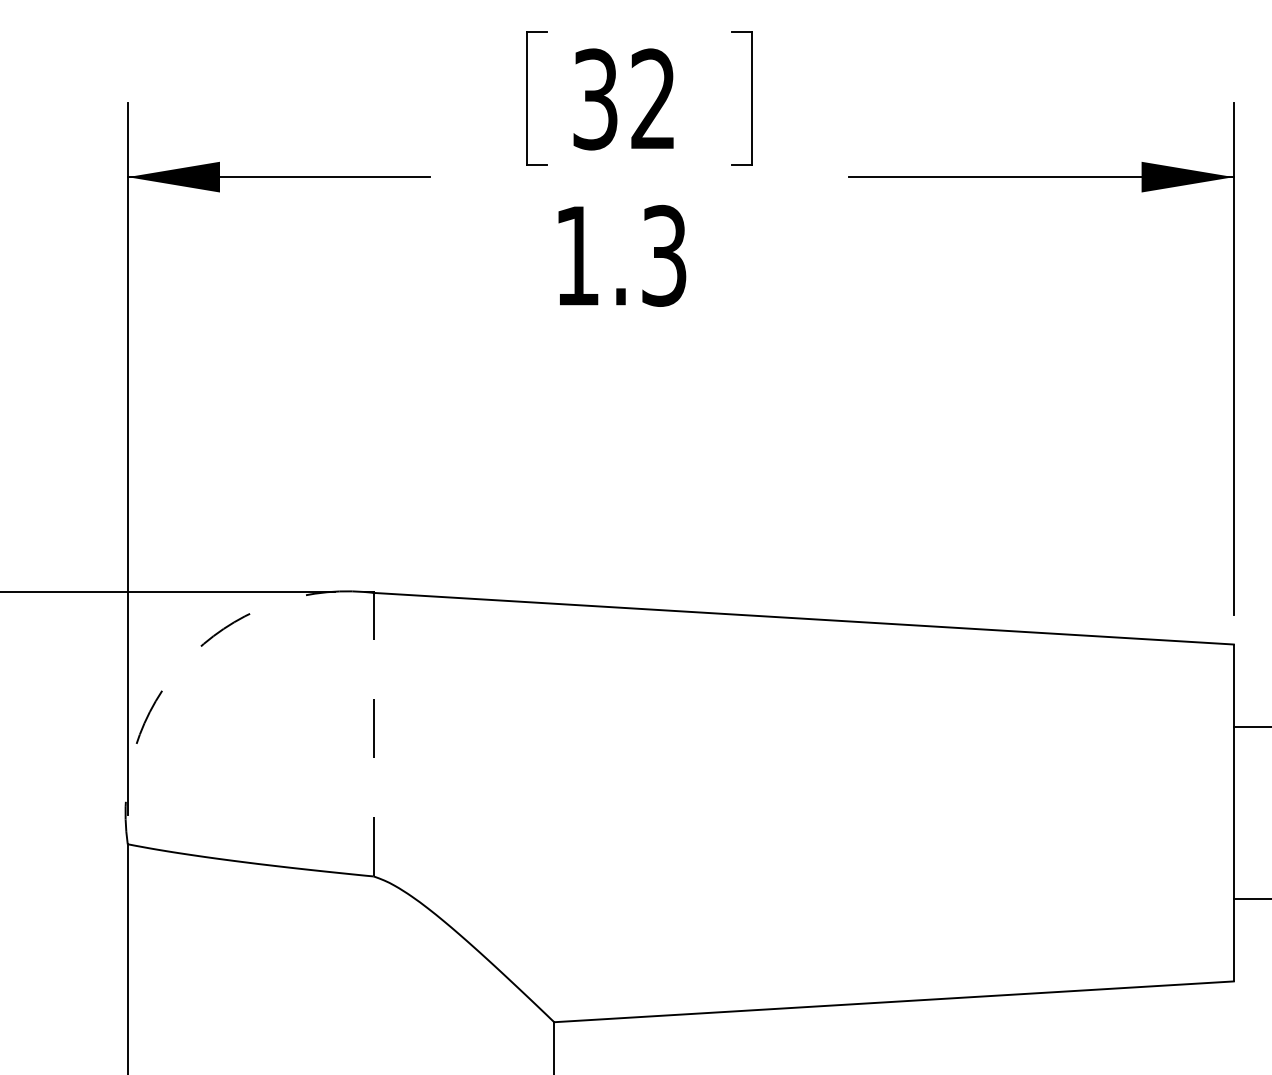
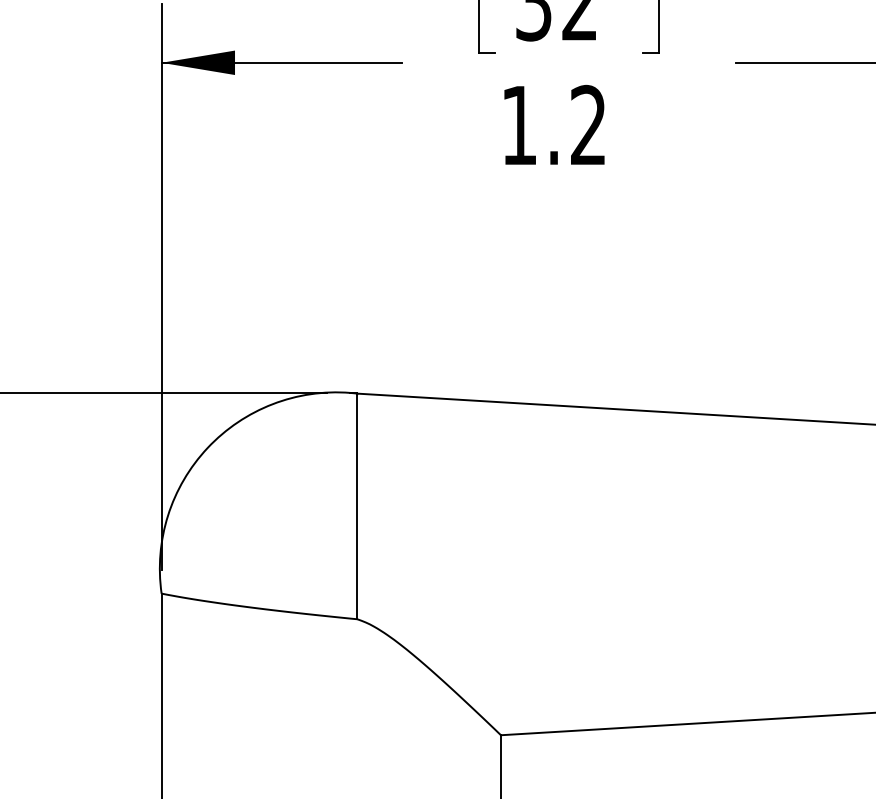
text: (664, 255) -> (588, 125), 1.3 -> 1.2
arc: (185, 661) -> (207, 448), dashed -> solid
line: (373, 734) -> (357, 506), dashed -> solid

